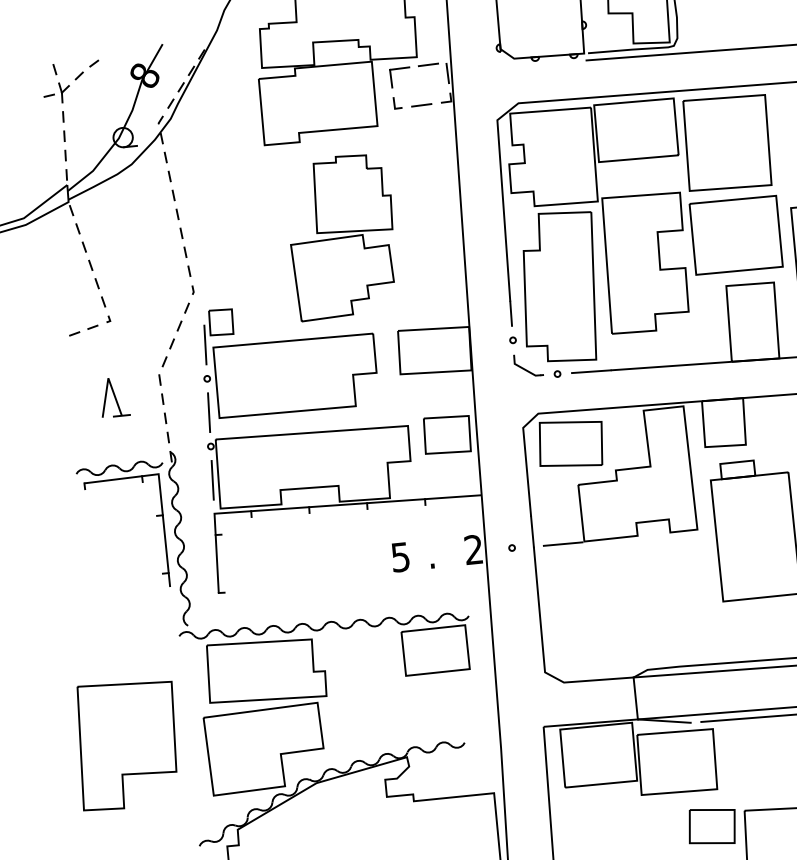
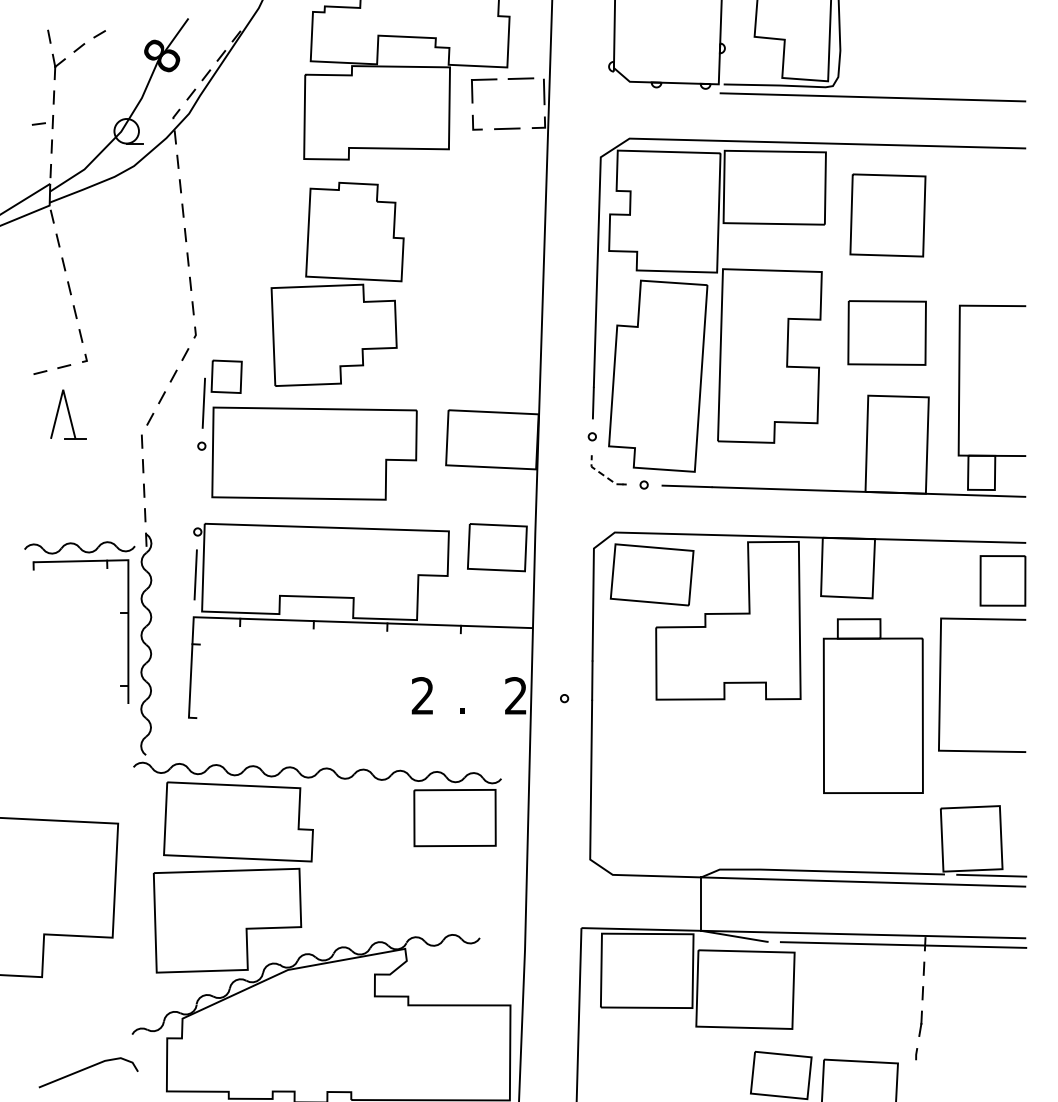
line: (48, 95) -> (38, 123), moved
part: (727, 143) -> (887, 215), size x0.7
part: (735, 234) -> (886, 332), size x0.7
part: (342, 236) -> (337, 283), moved
line: (523, 369) -> (601, 474), solid -> dashed
part: (114, 397) -> (68, 414), moved
line: (208, 412) -> (199, 488), removed
line: (563, 543) -> (629, 699), removed
text: (400, 557) -> (422, 696), 5 -> 2

